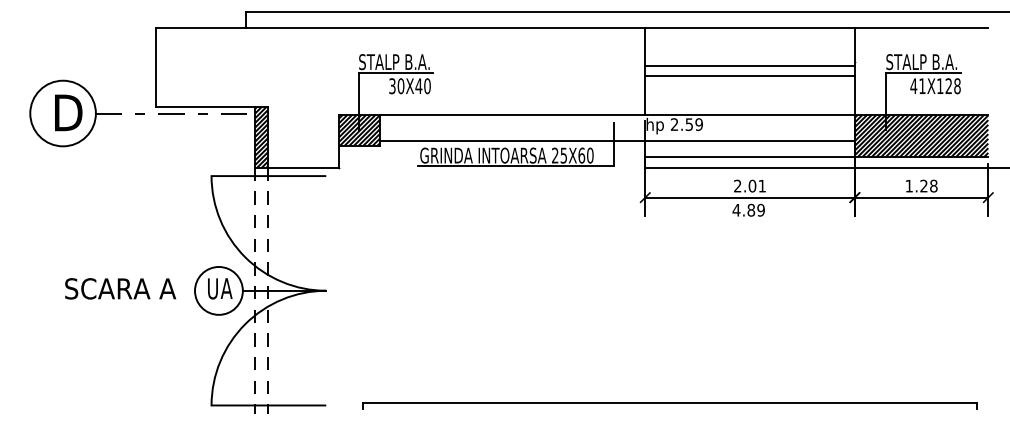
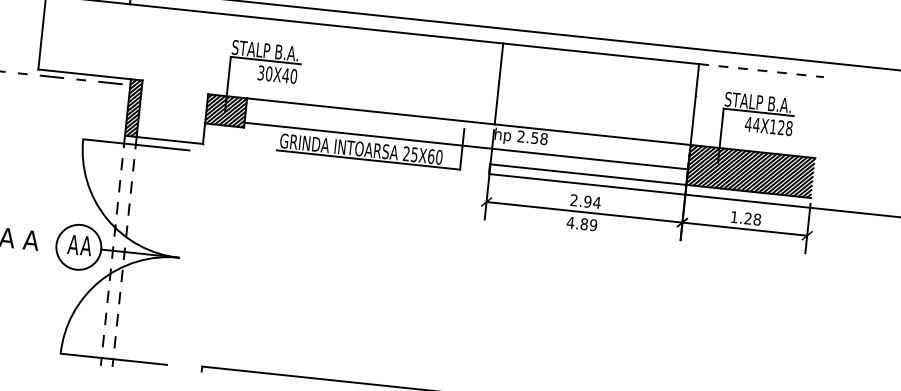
line: (921, 28) -> (761, 71), solid -> dashed
line: (749, 65) -> (596, 88), removed
line: (749, 76) -> (595, 99), removed
text: (921, 85) -> (755, 124), 41X128 -> 44X128
text: (698, 124) -> (543, 138), 2.59 -> 2.58
text: (757, 186) -> (592, 202), 2.01 -> 2.94
text: (212, 288) -> (73, 244), U -> A

